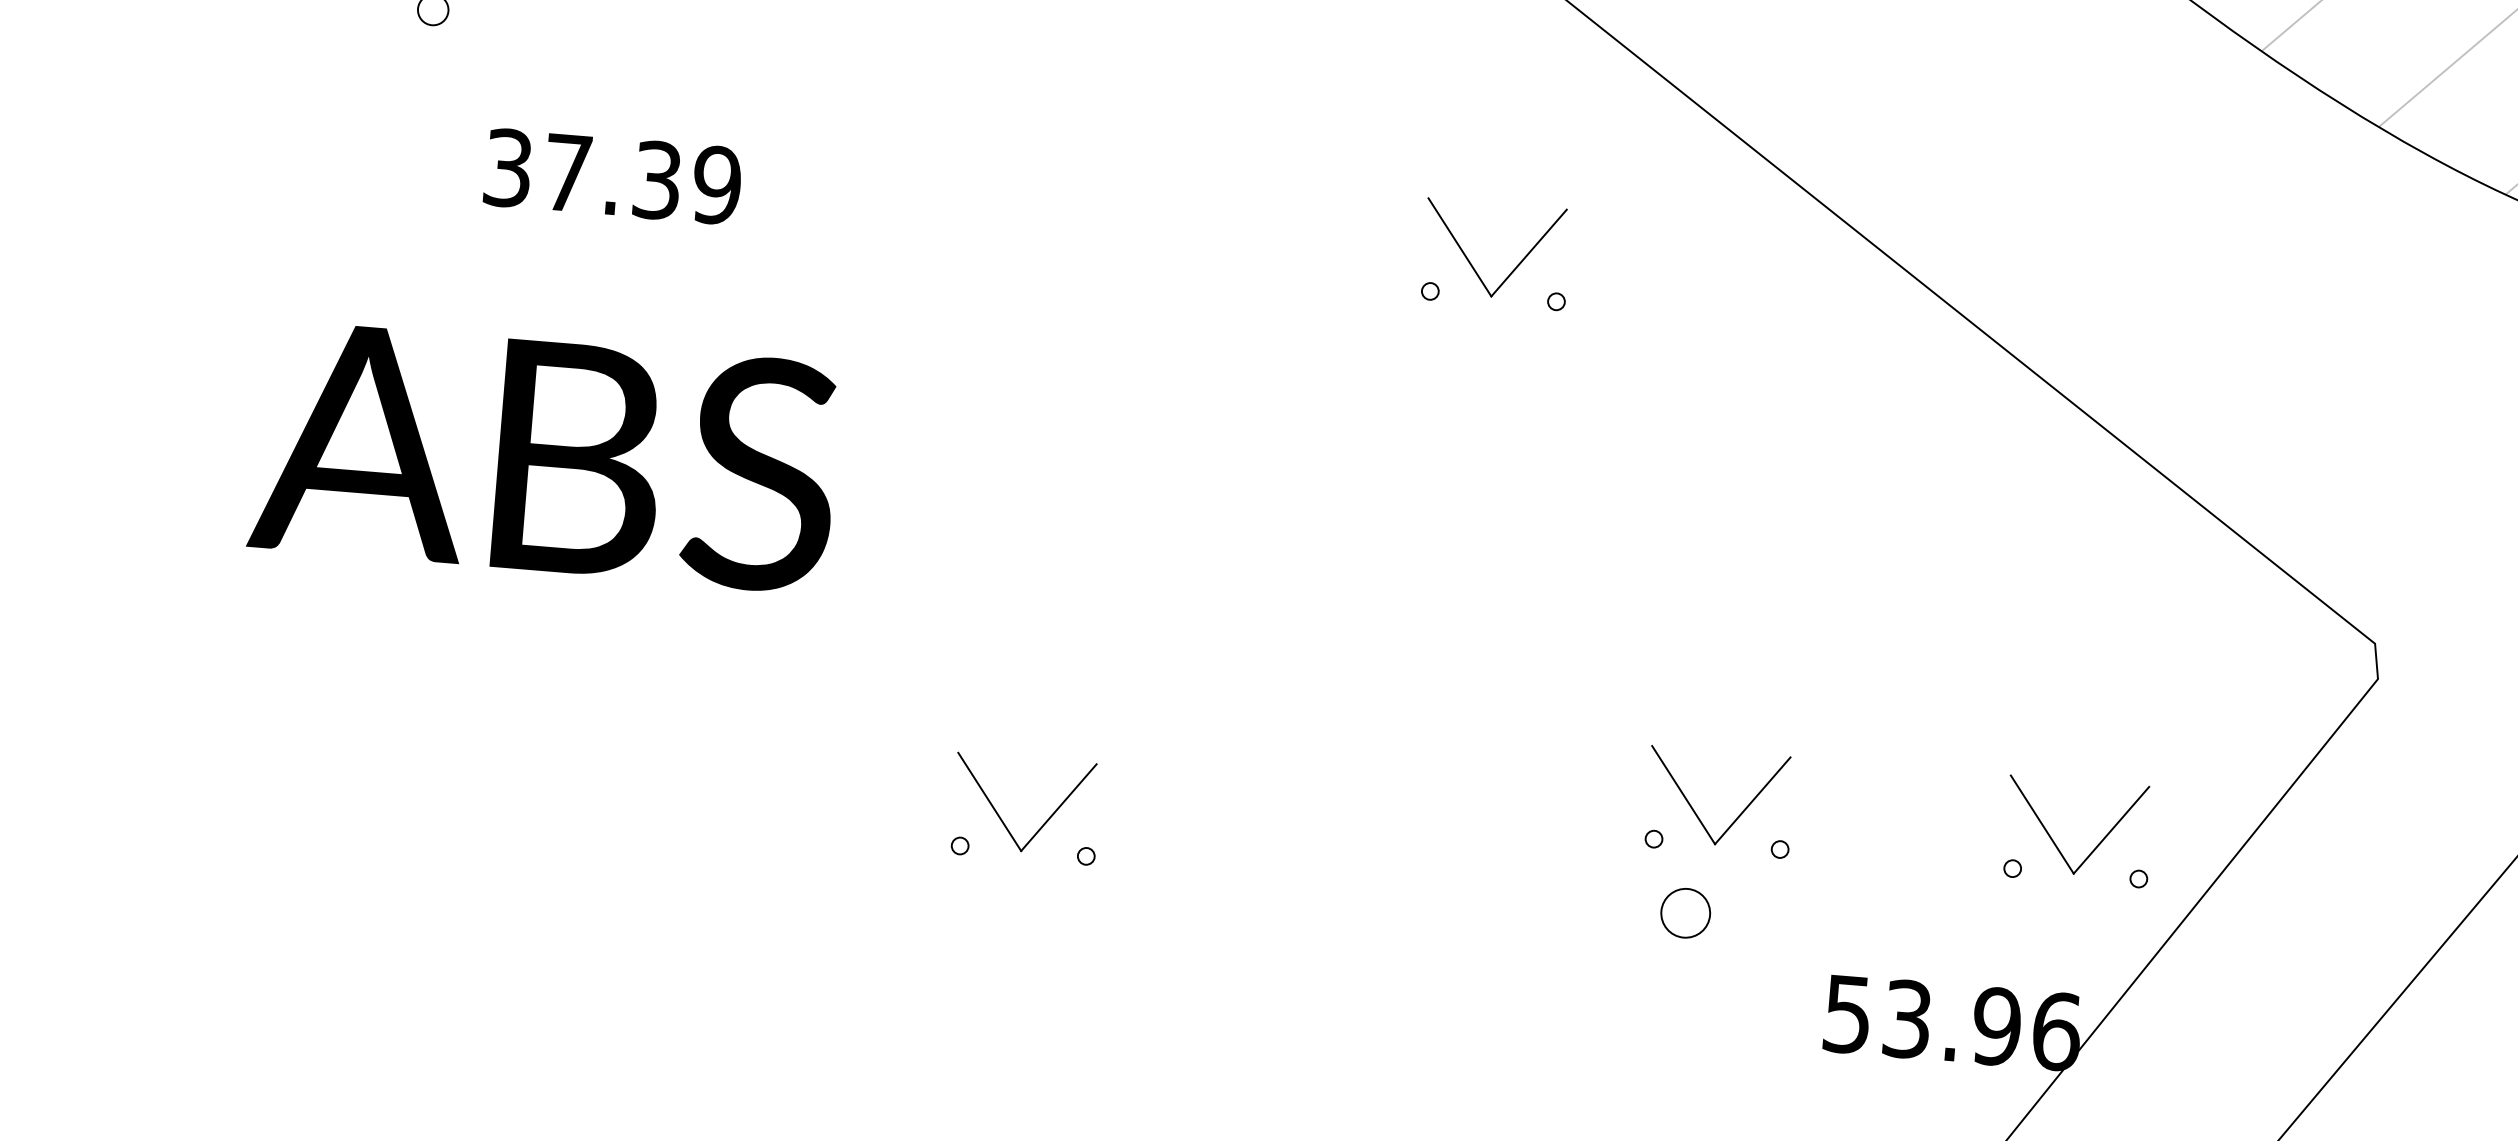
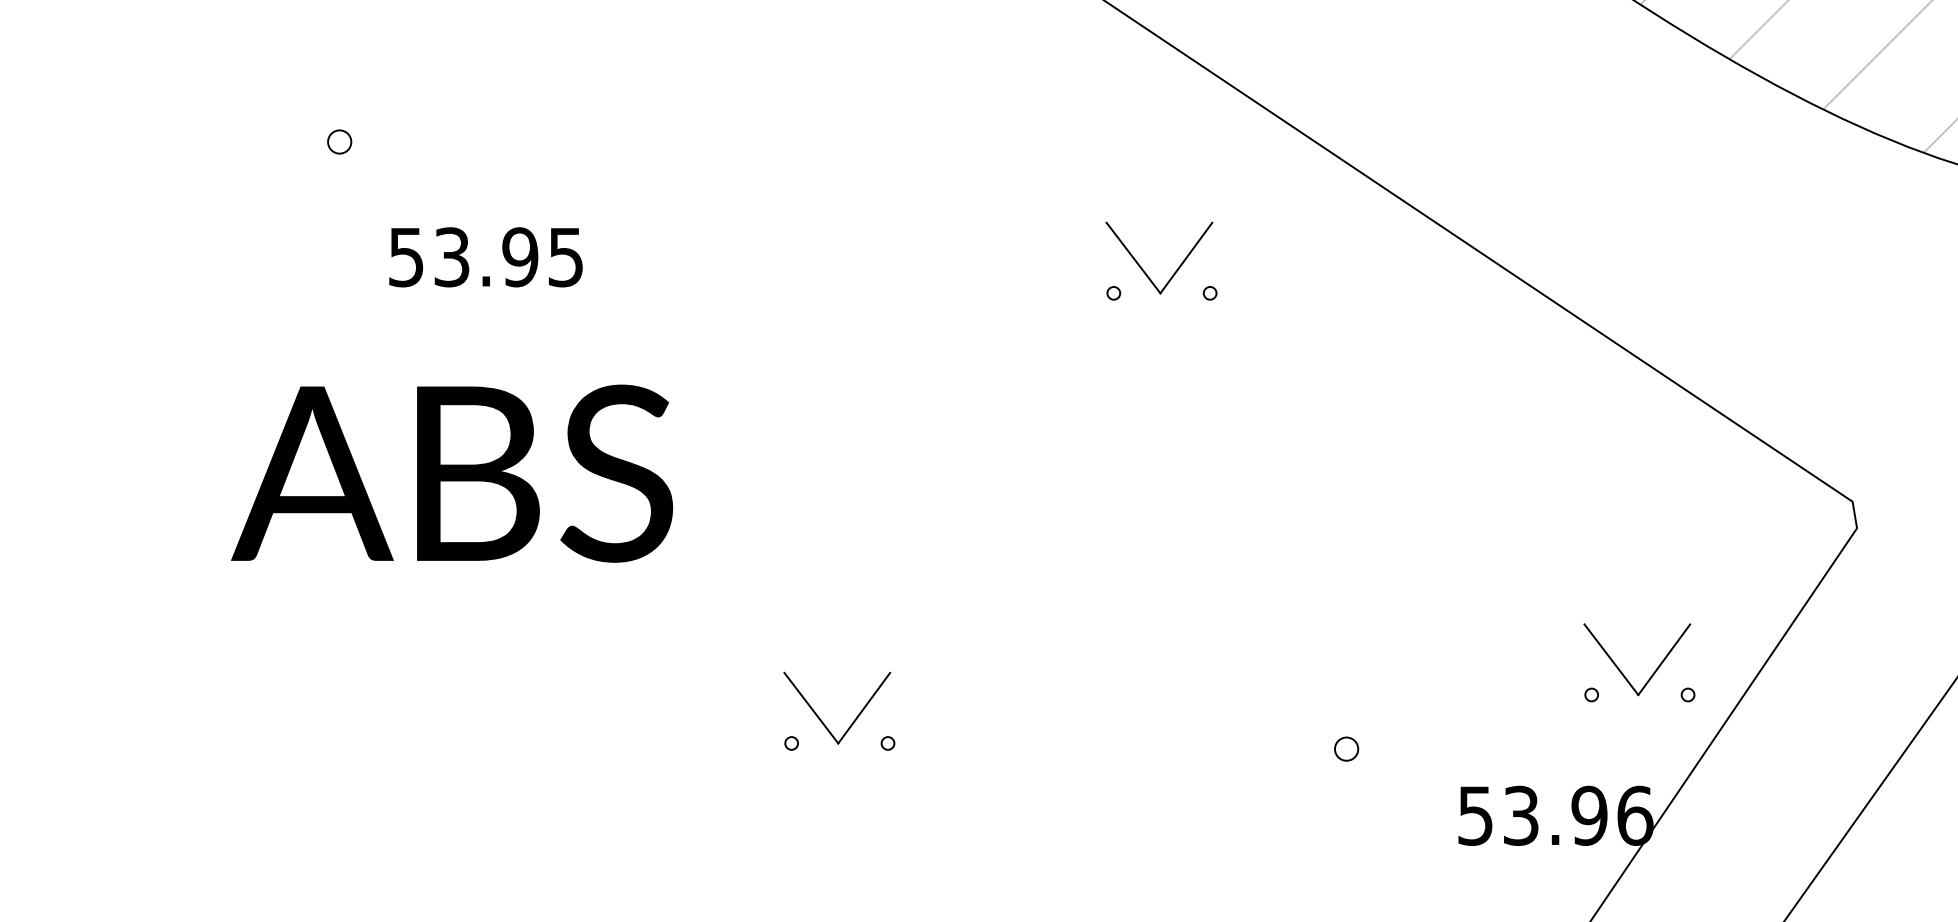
text: (612, 177) -> (486, 257), 37.39 -> 53.95
part: (1735, 817) -> (1378, 673), removed
part: (1685, 912) -> (1346, 748), size x0.62

